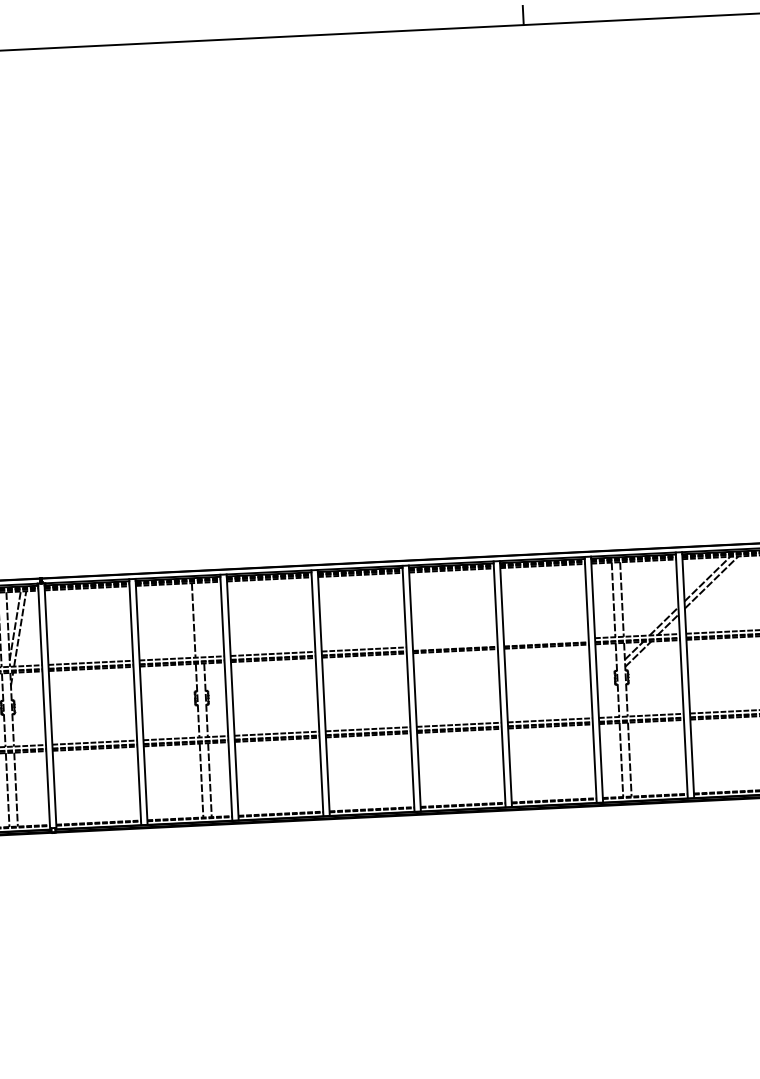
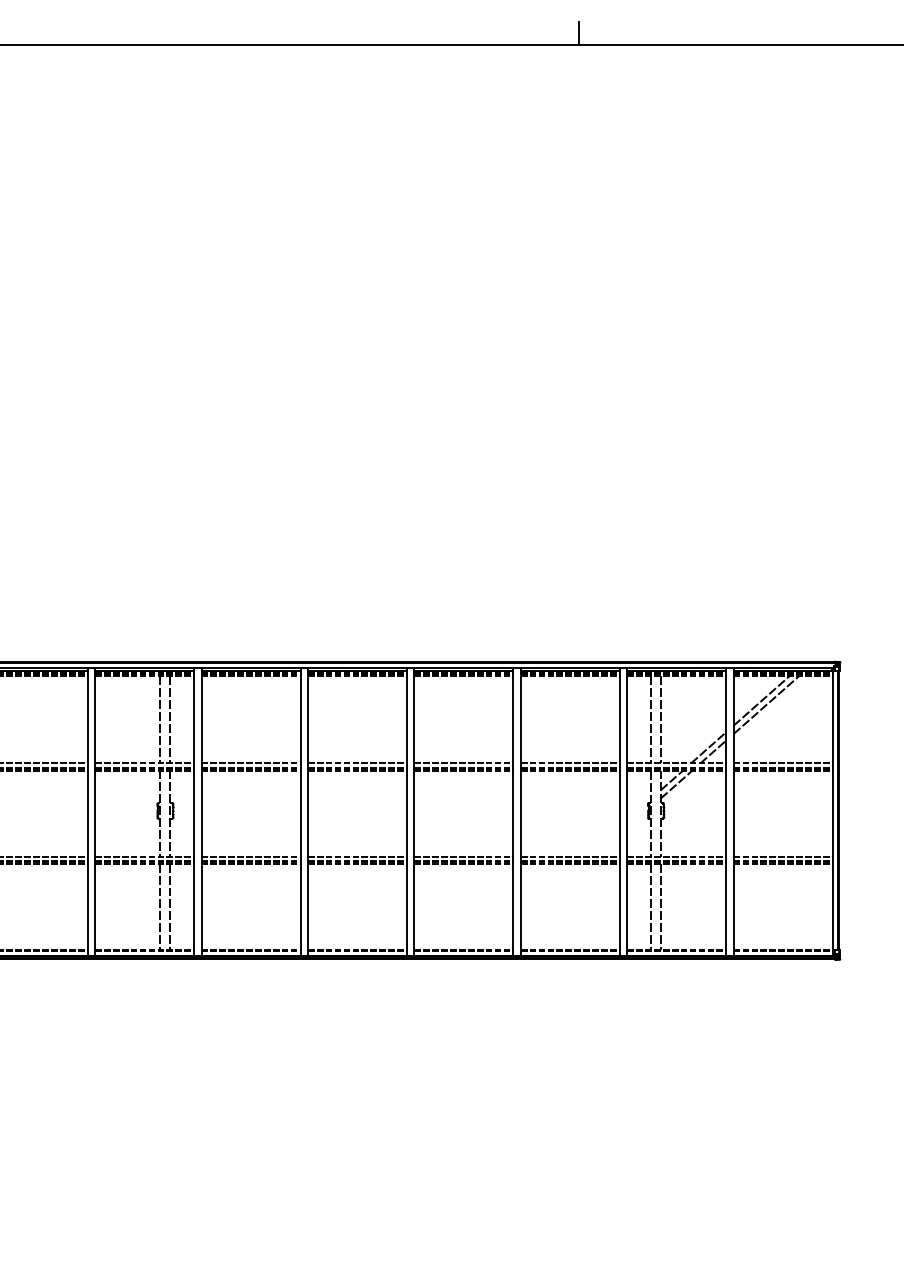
line: (202, 619) -> (170, 719), added
line: (545, 640) -> (569, 763), added
line: (454, 645) -> (463, 763), added

